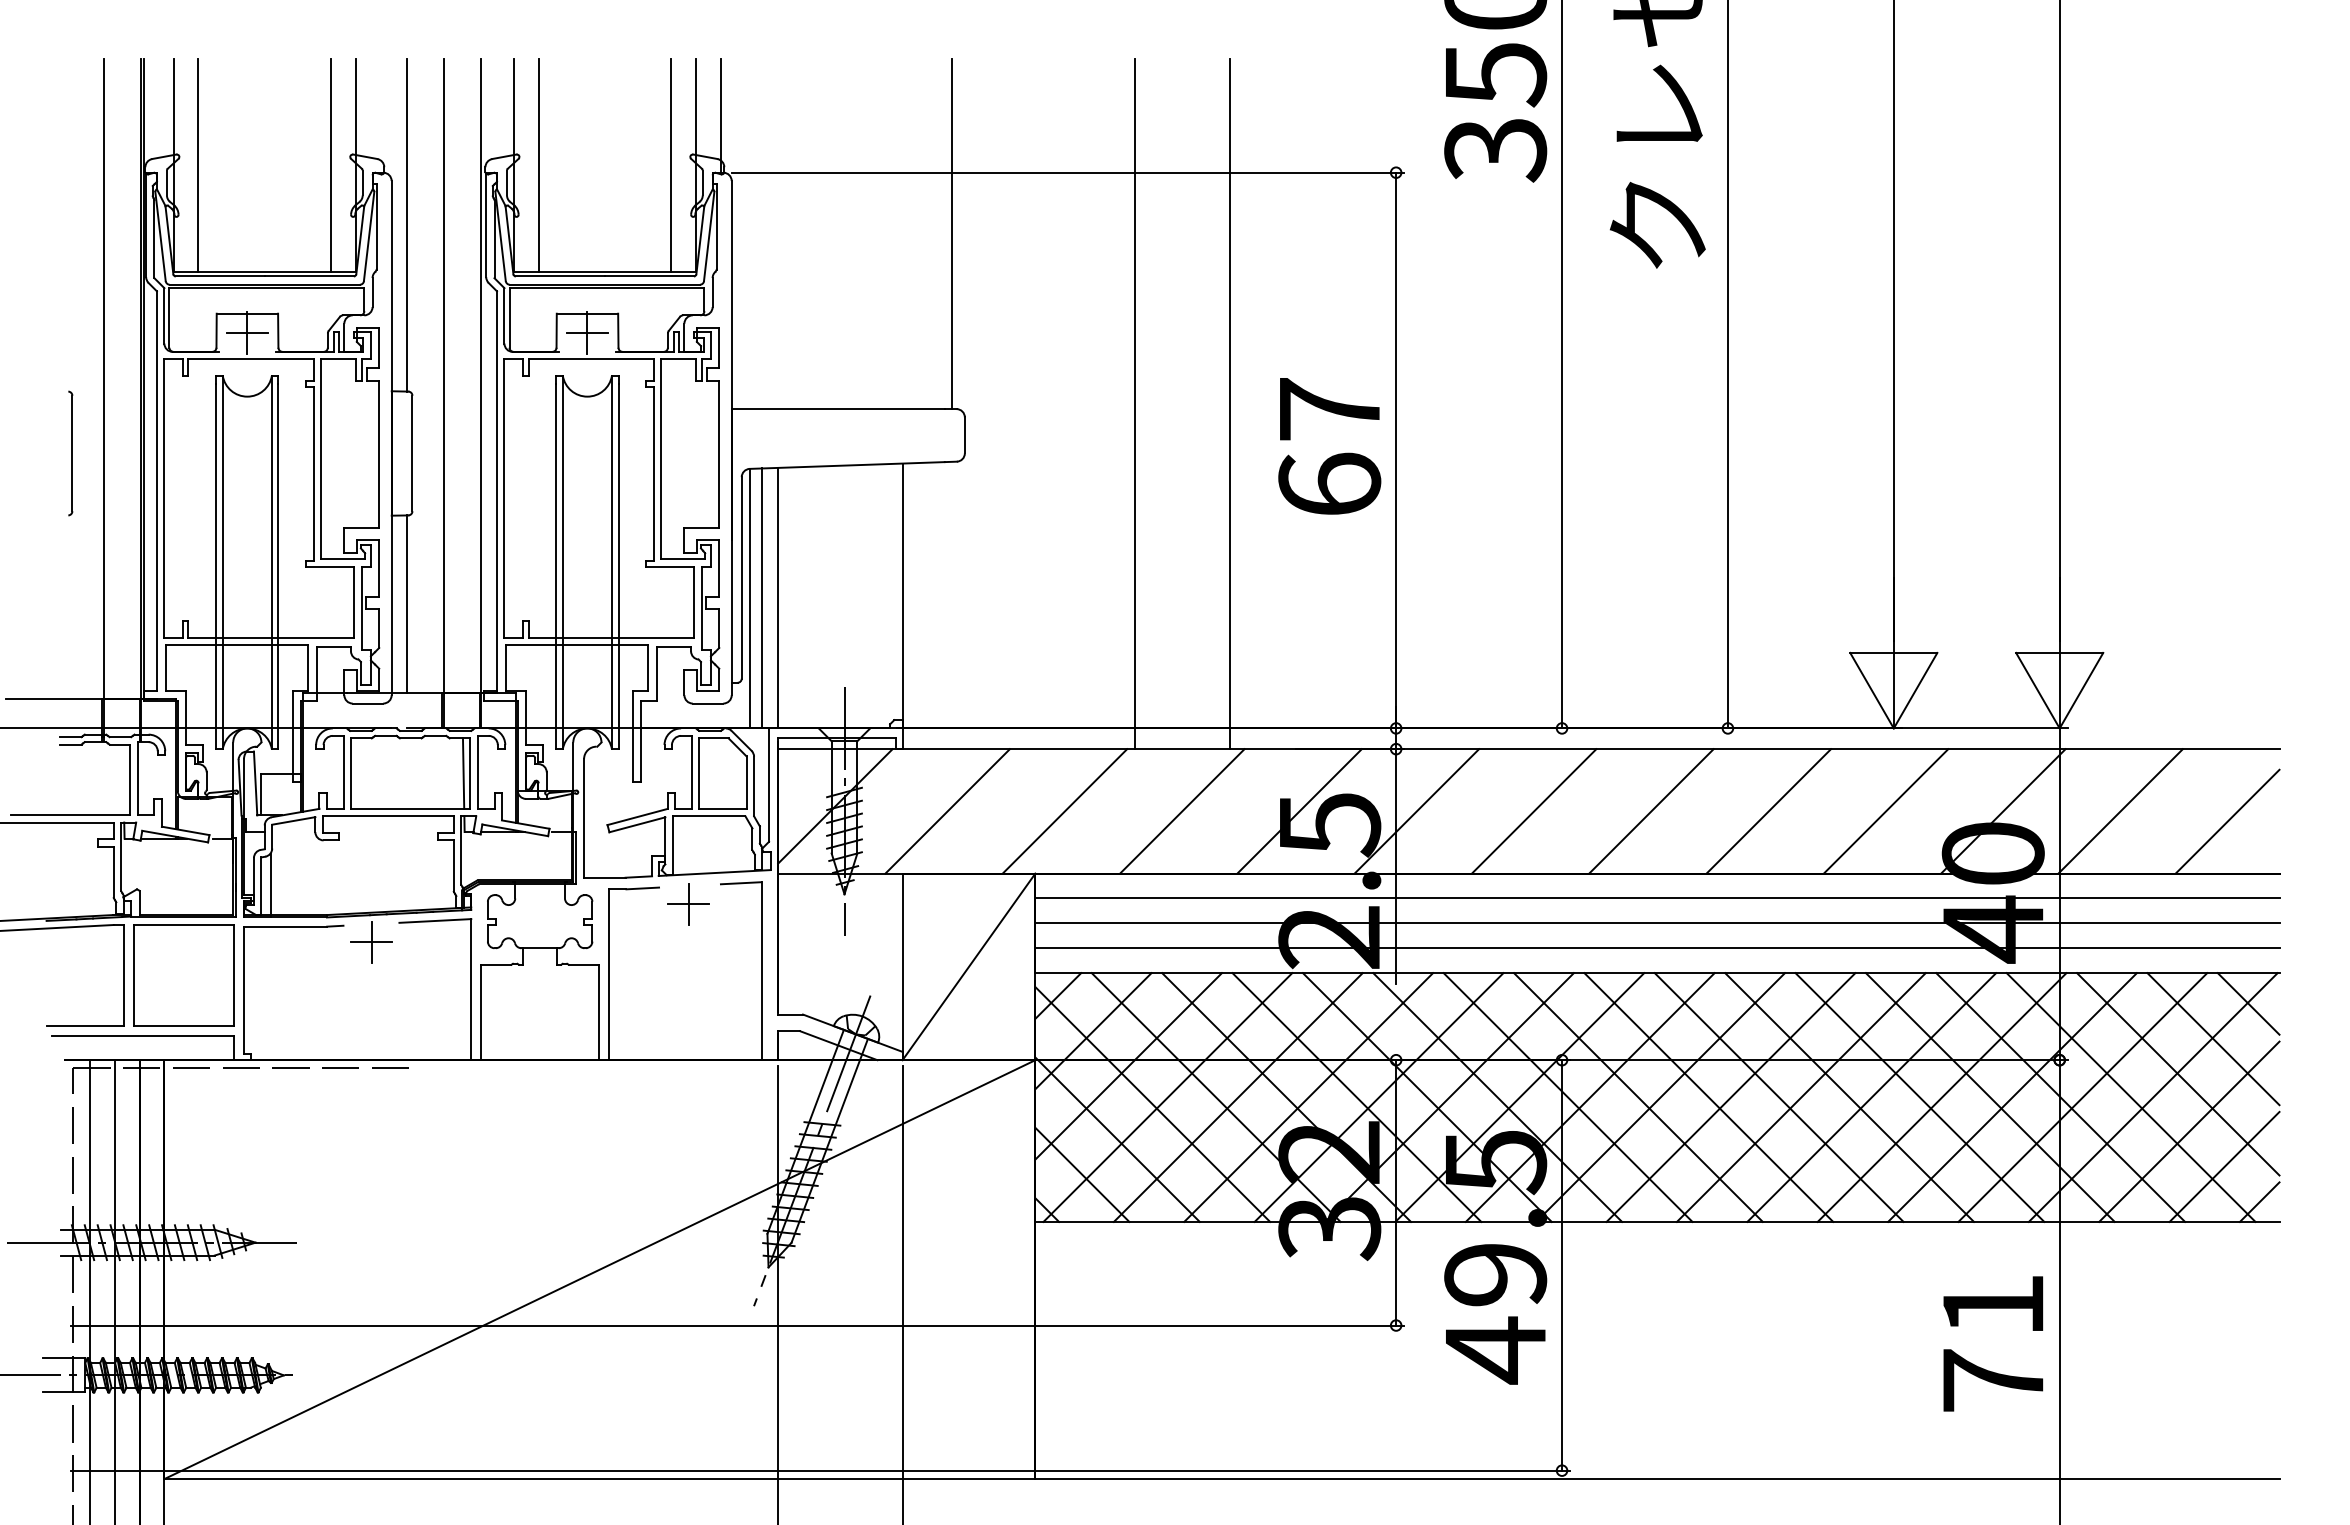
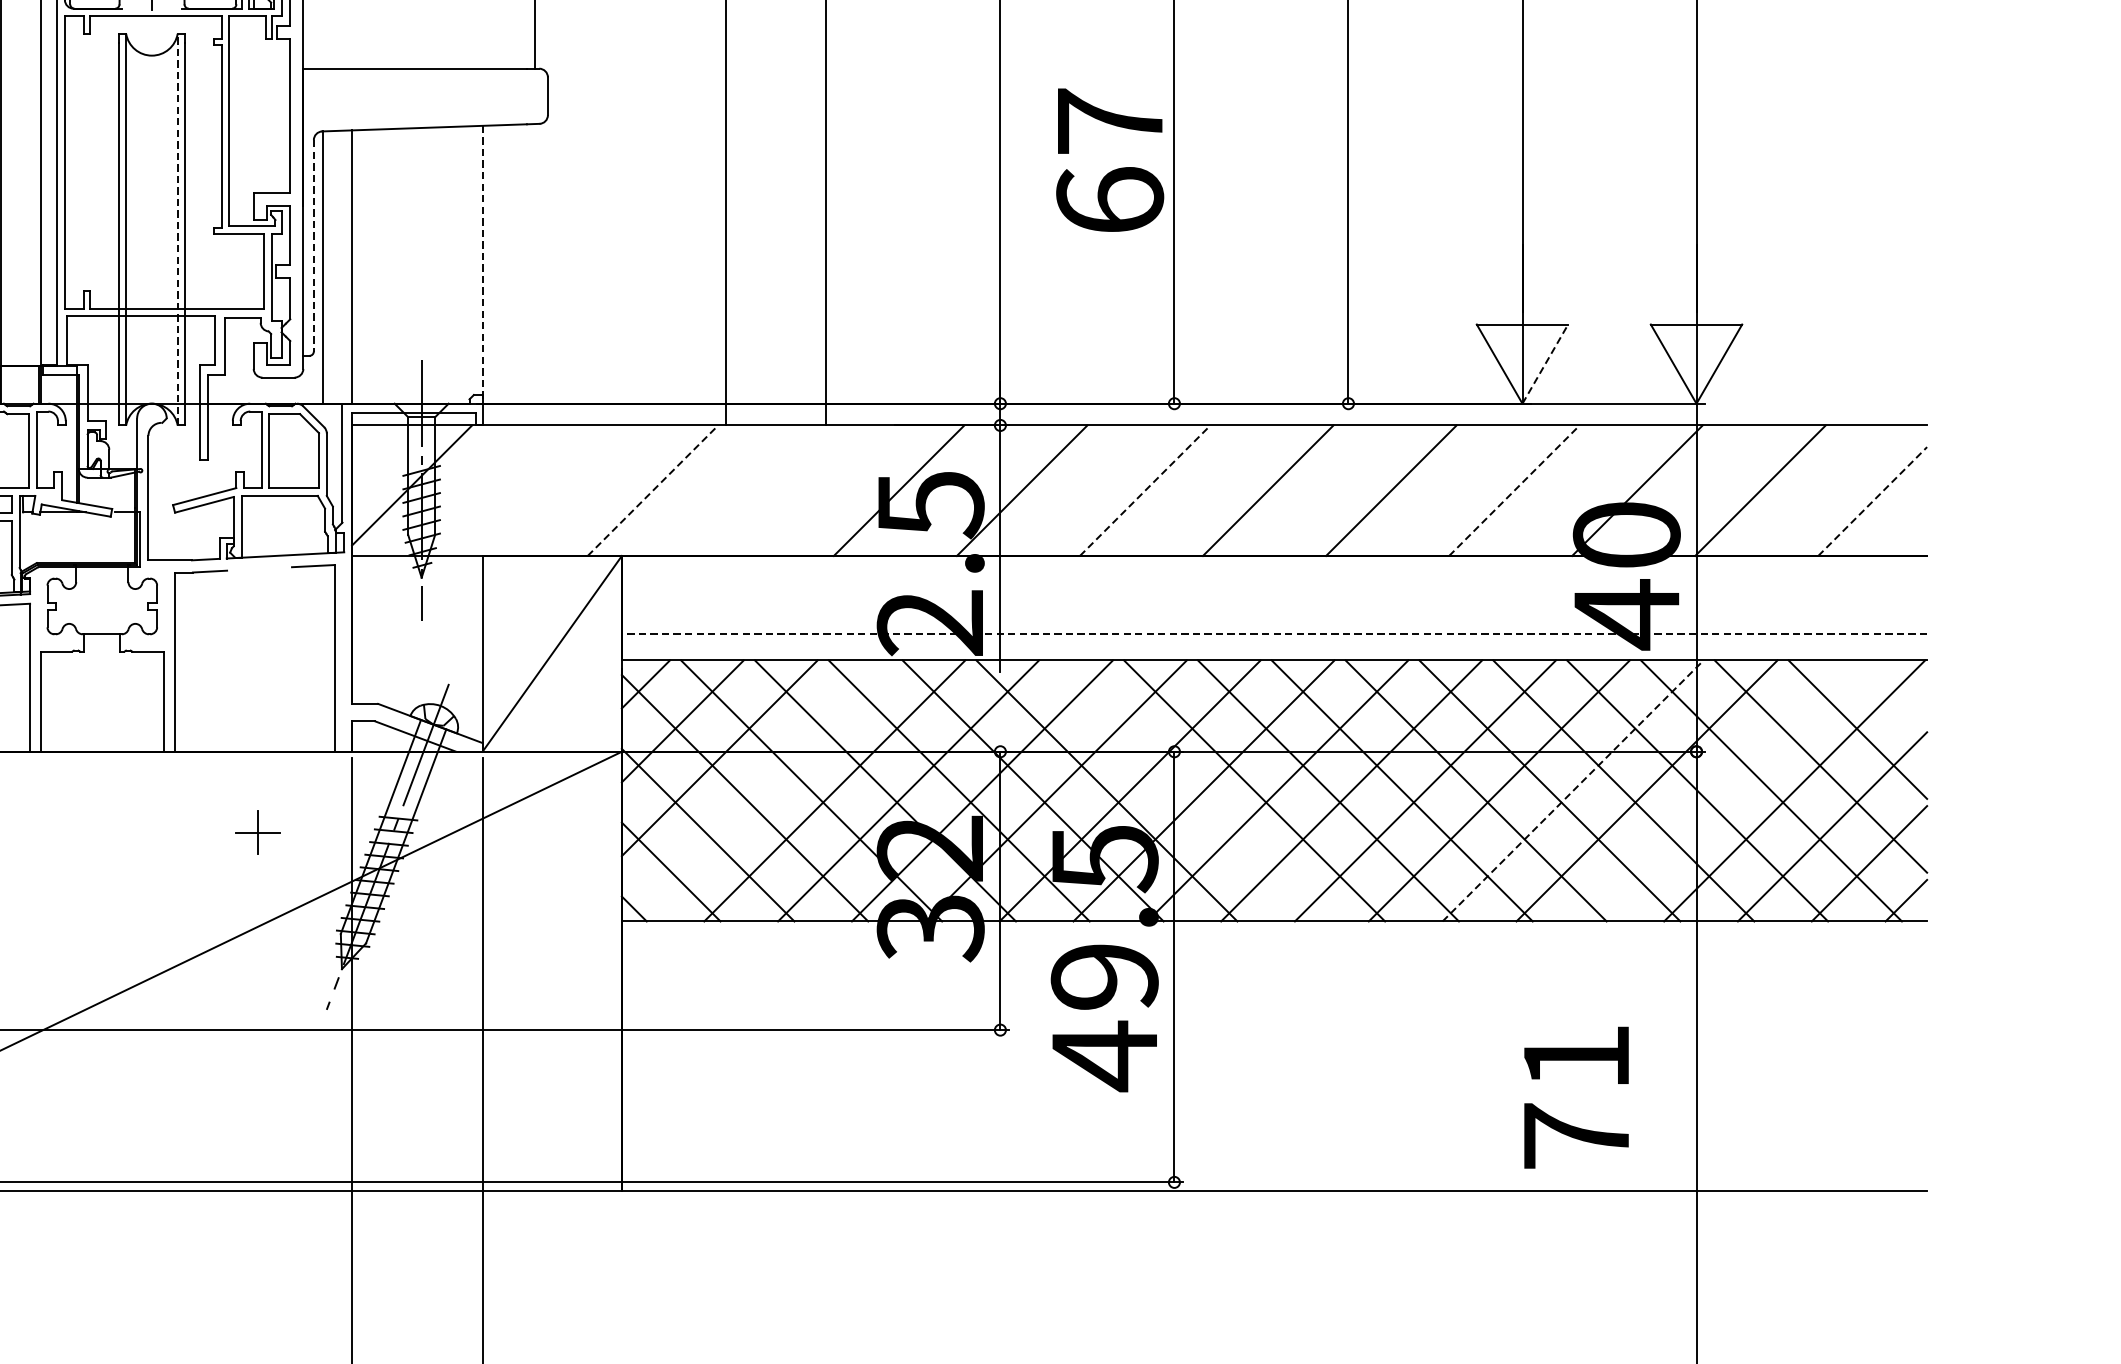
text: (1329, 446) -> (1109, 160), moved
line: (611, 562) -> (177, 229), solid -> dashed
line: (741, 577) -> (313, 245), solid -> dashed
line: (902, 596) -> (482, 265), solid -> dashed
line: (761, 598) -> (334, 267), removed
line: (1915, 690) -> (1545, 363), solid -> dashed
line: (463, 773) -> (21, 450), removed
line: (947, 811) -> (529, 490), removed
line: (1064, 811) -> (652, 490), solid -> dashed
line: (1182, 811) -> (776, 490), removed
line: (1534, 811) -> (1145, 490), solid -> dashed
line: (1886, 811) -> (1514, 490), solid -> dashed
line: (2227, 821) -> (1872, 501), solid -> dashed
line: (1657, 898) -> (1274, 582), removed
part: (688, 904) -> (258, 832), moved
line: (1657, 923) -> (1274, 608), removed
line: (1656, 948) -> (1273, 634), solid -> dashed
line: (2248, 1003) -> (1894, 692), removed
line: (1167, 1097) -> (760, 790), removed
line: (1567, 1097) -> (1180, 790), removed
line: (1942, 1097) -> (1573, 790), solid -> dashed
line: (2082, 1097) -> (1720, 790), removed
text: (1993, 1343) -> (1576, 1097), moved

